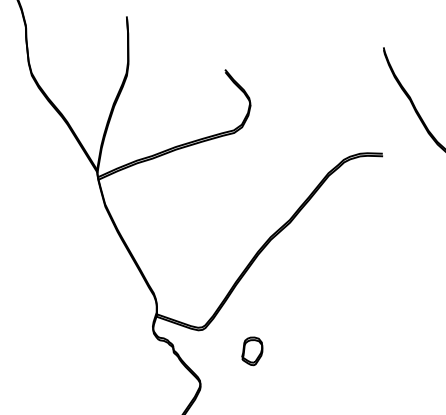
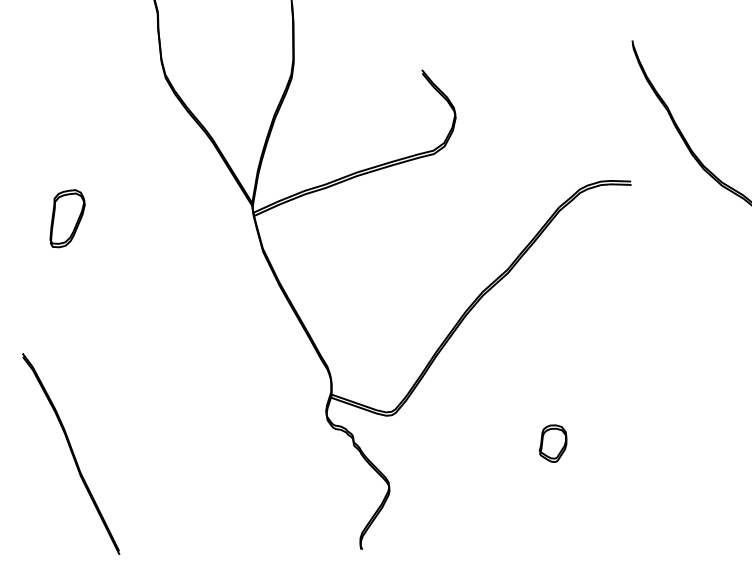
part: (251, 351) -> (552, 443), moved

